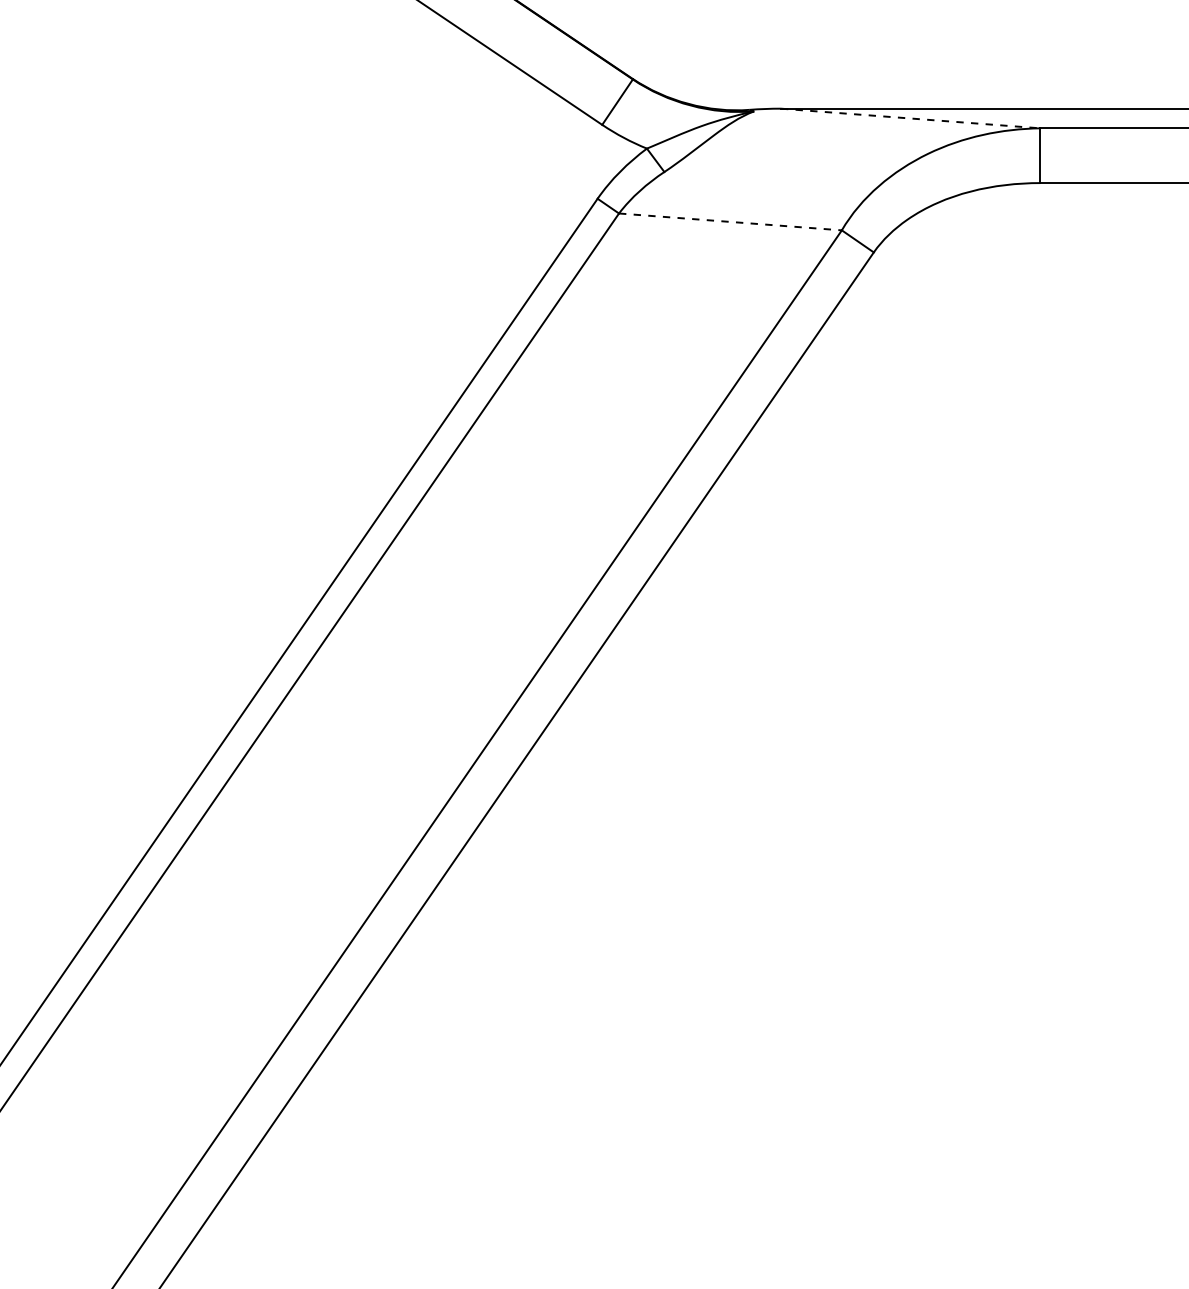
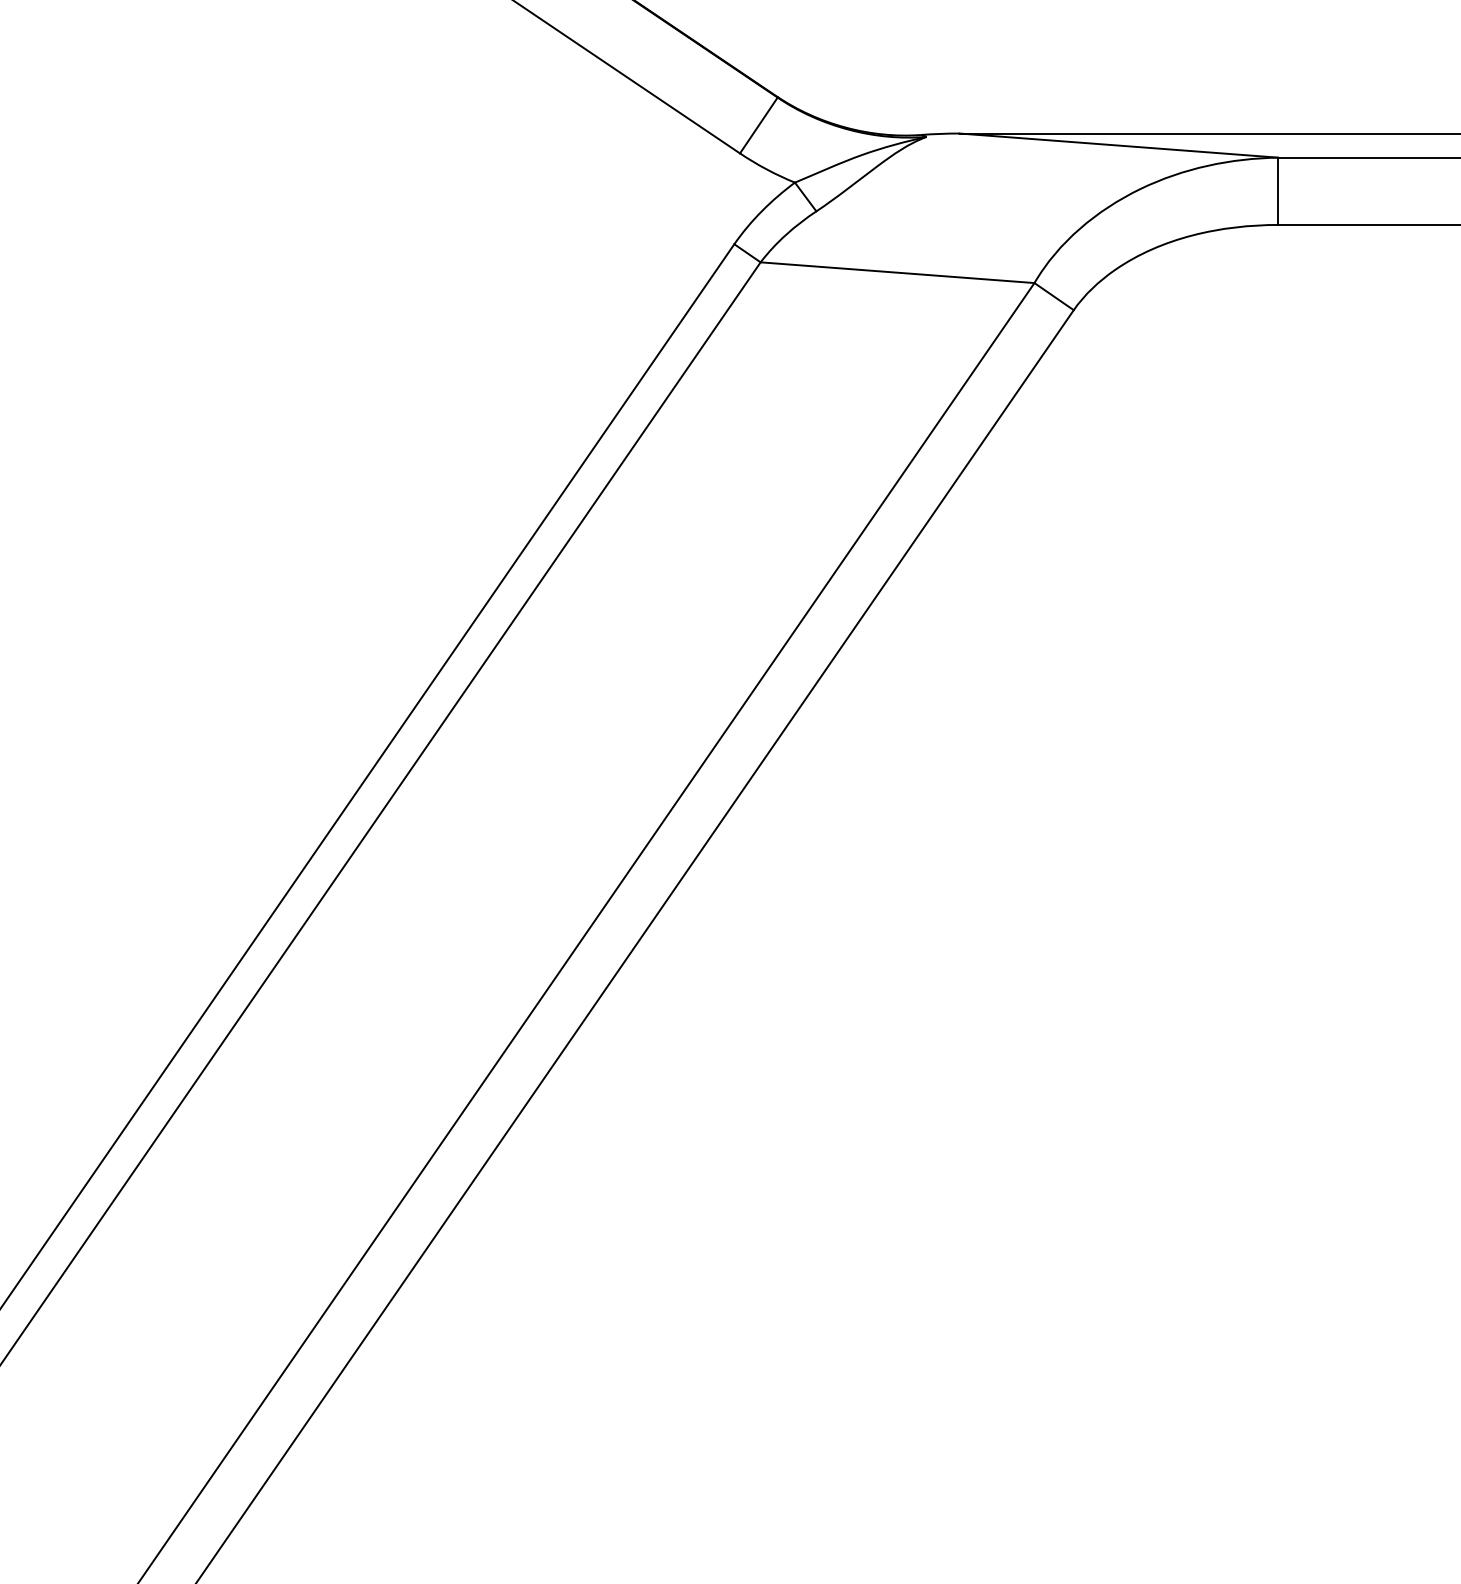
line: (911, 118) -> (1120, 145), dashed -> solid
line: (730, 221) -> (897, 272), dashed -> solid

